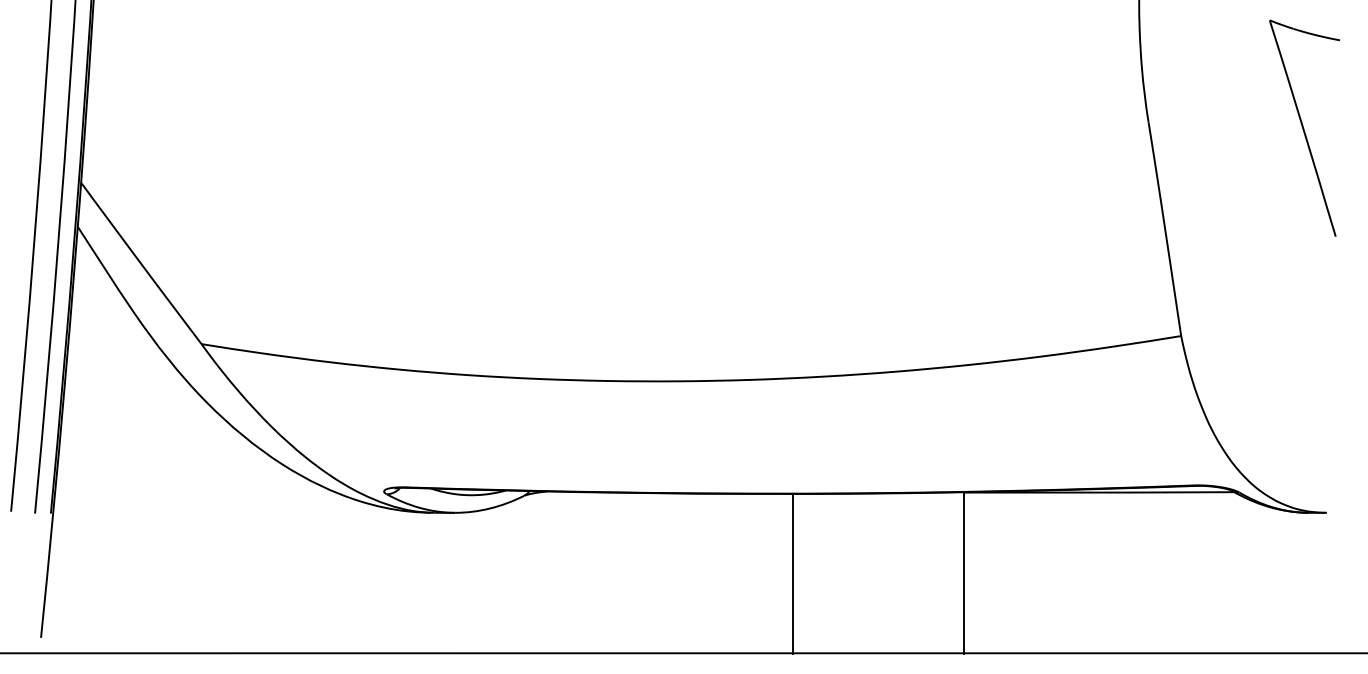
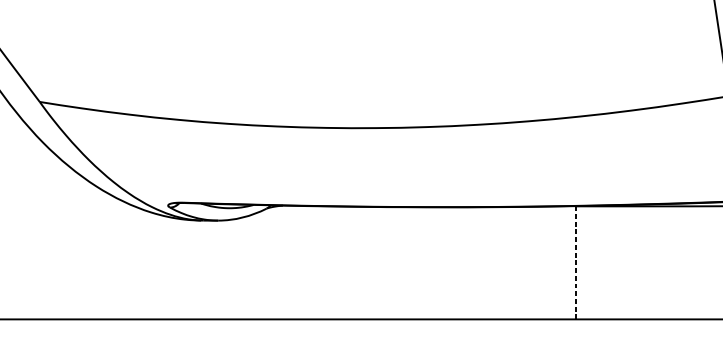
line: (963, 572) -> (575, 262), solid -> dashed
line: (792, 573) -> (455, 263), removed

